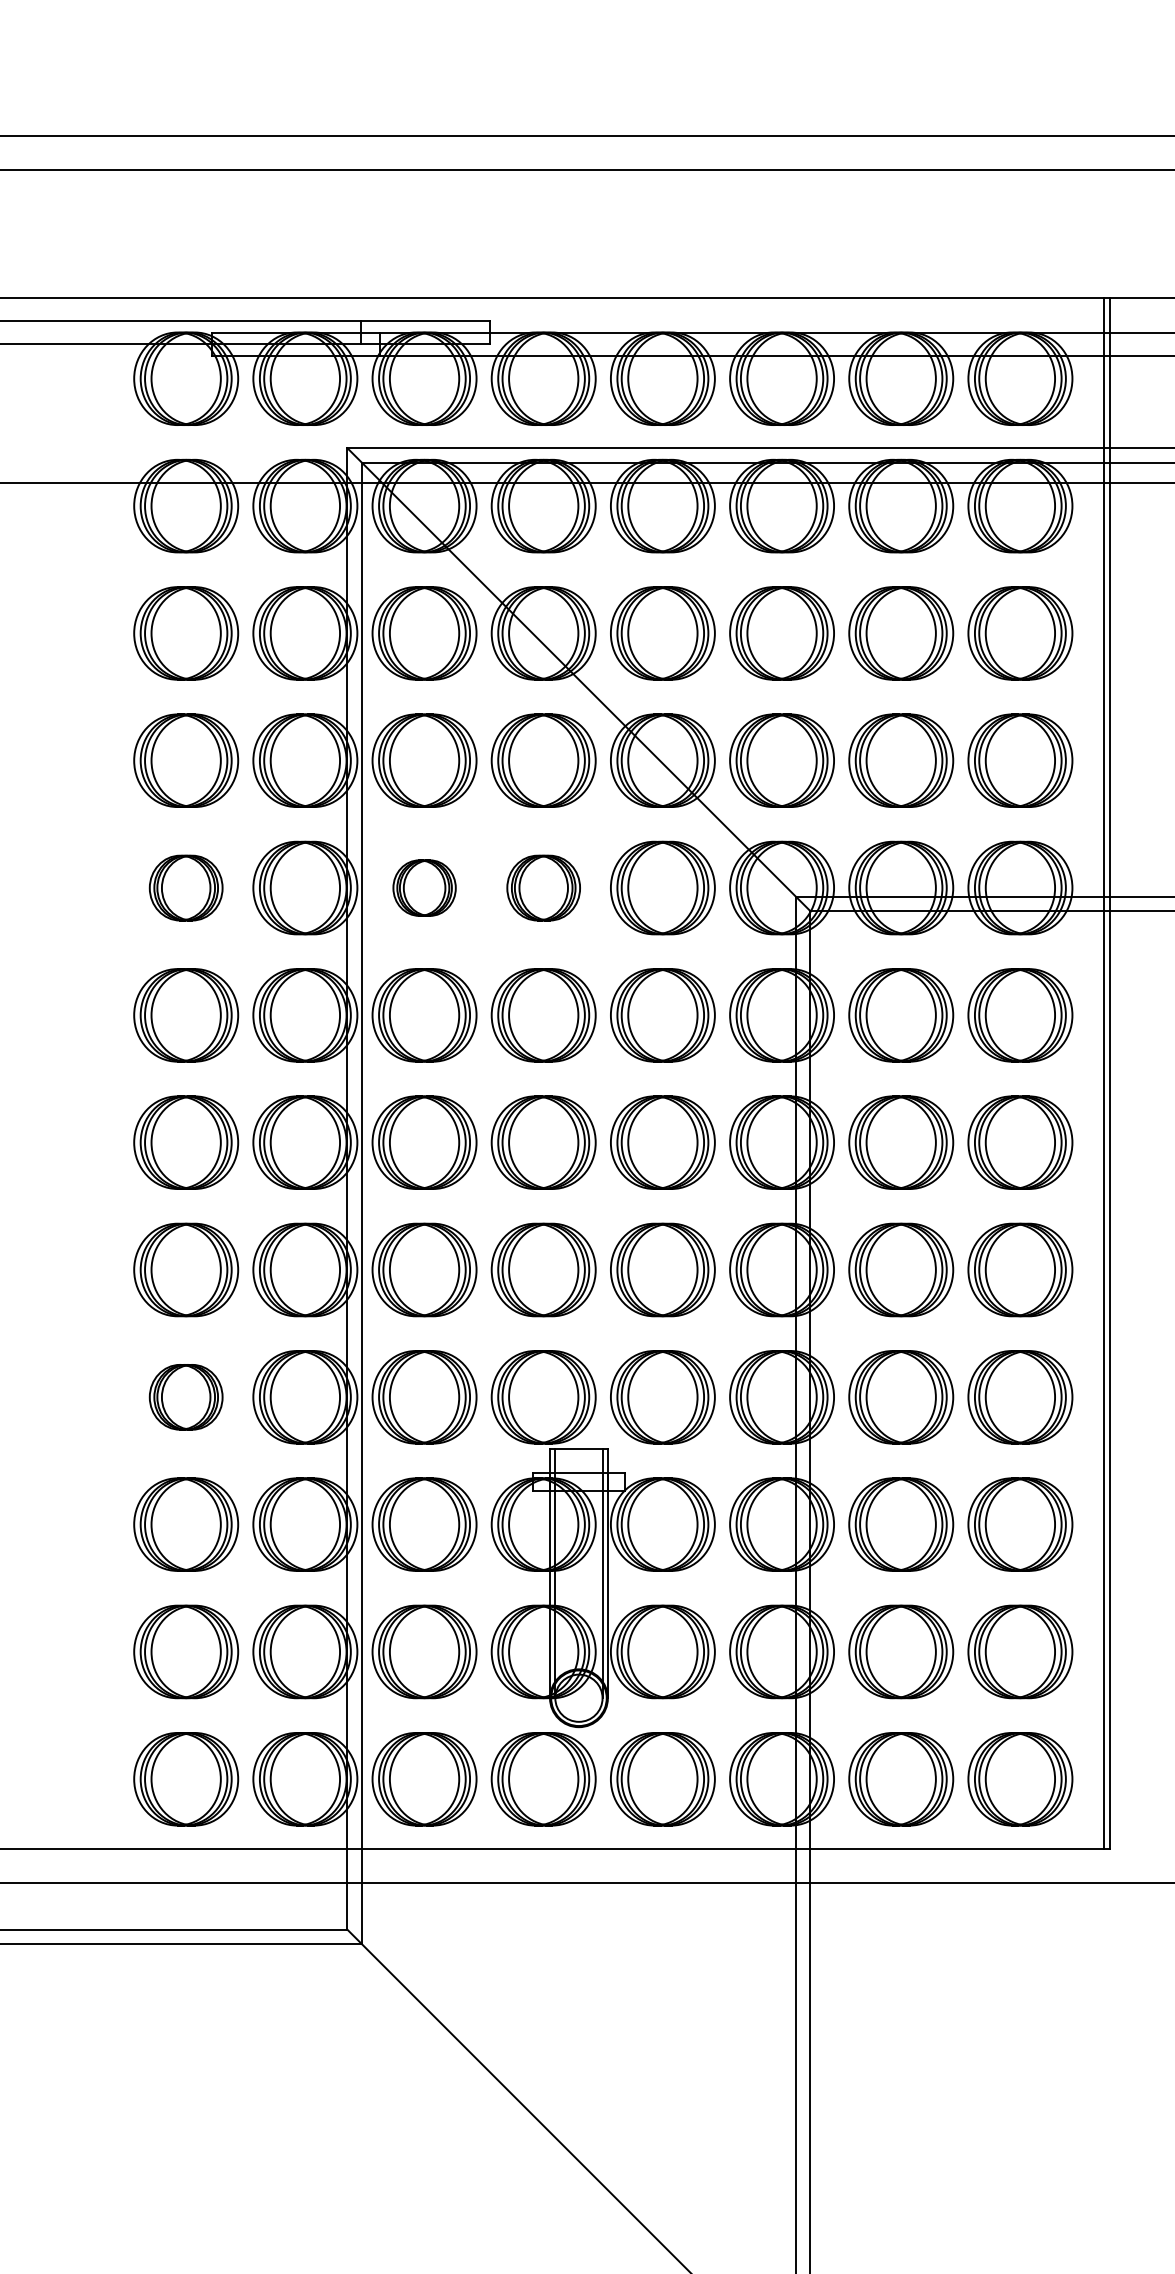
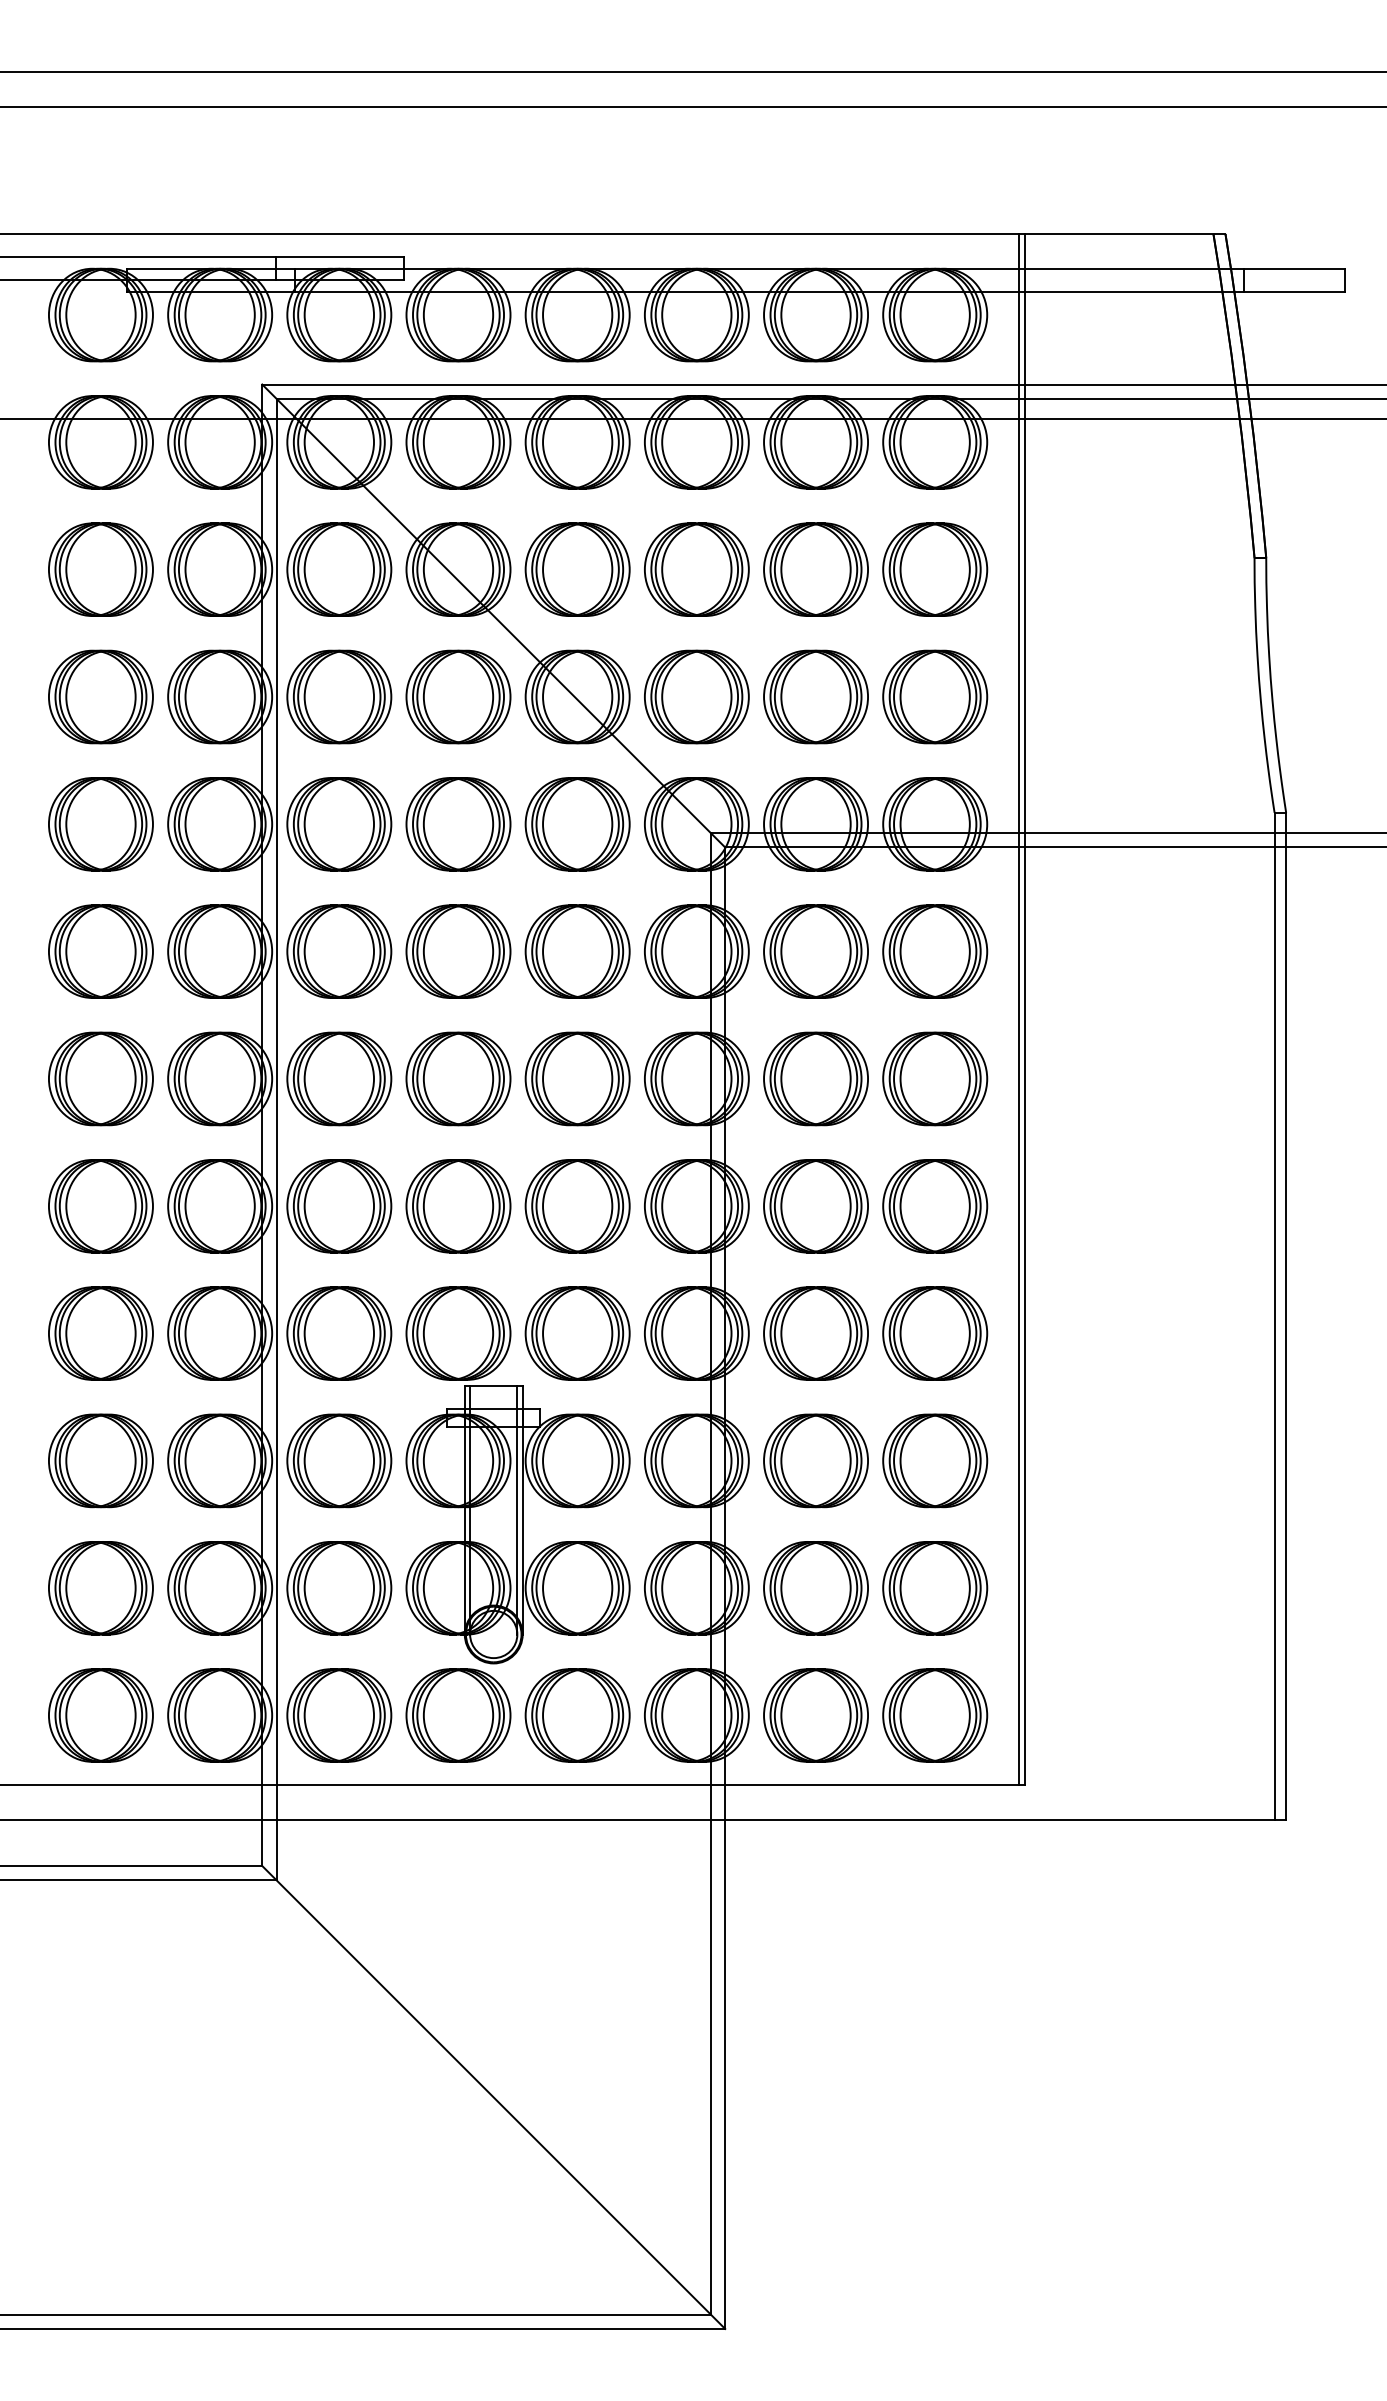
part: (185, 888) -> (100, 824), size x1.43
part: (424, 888) -> (339, 824), size x1.67
part: (543, 888) -> (458, 824), size x1.43
part: (185, 1397) -> (100, 1333), size x1.43

